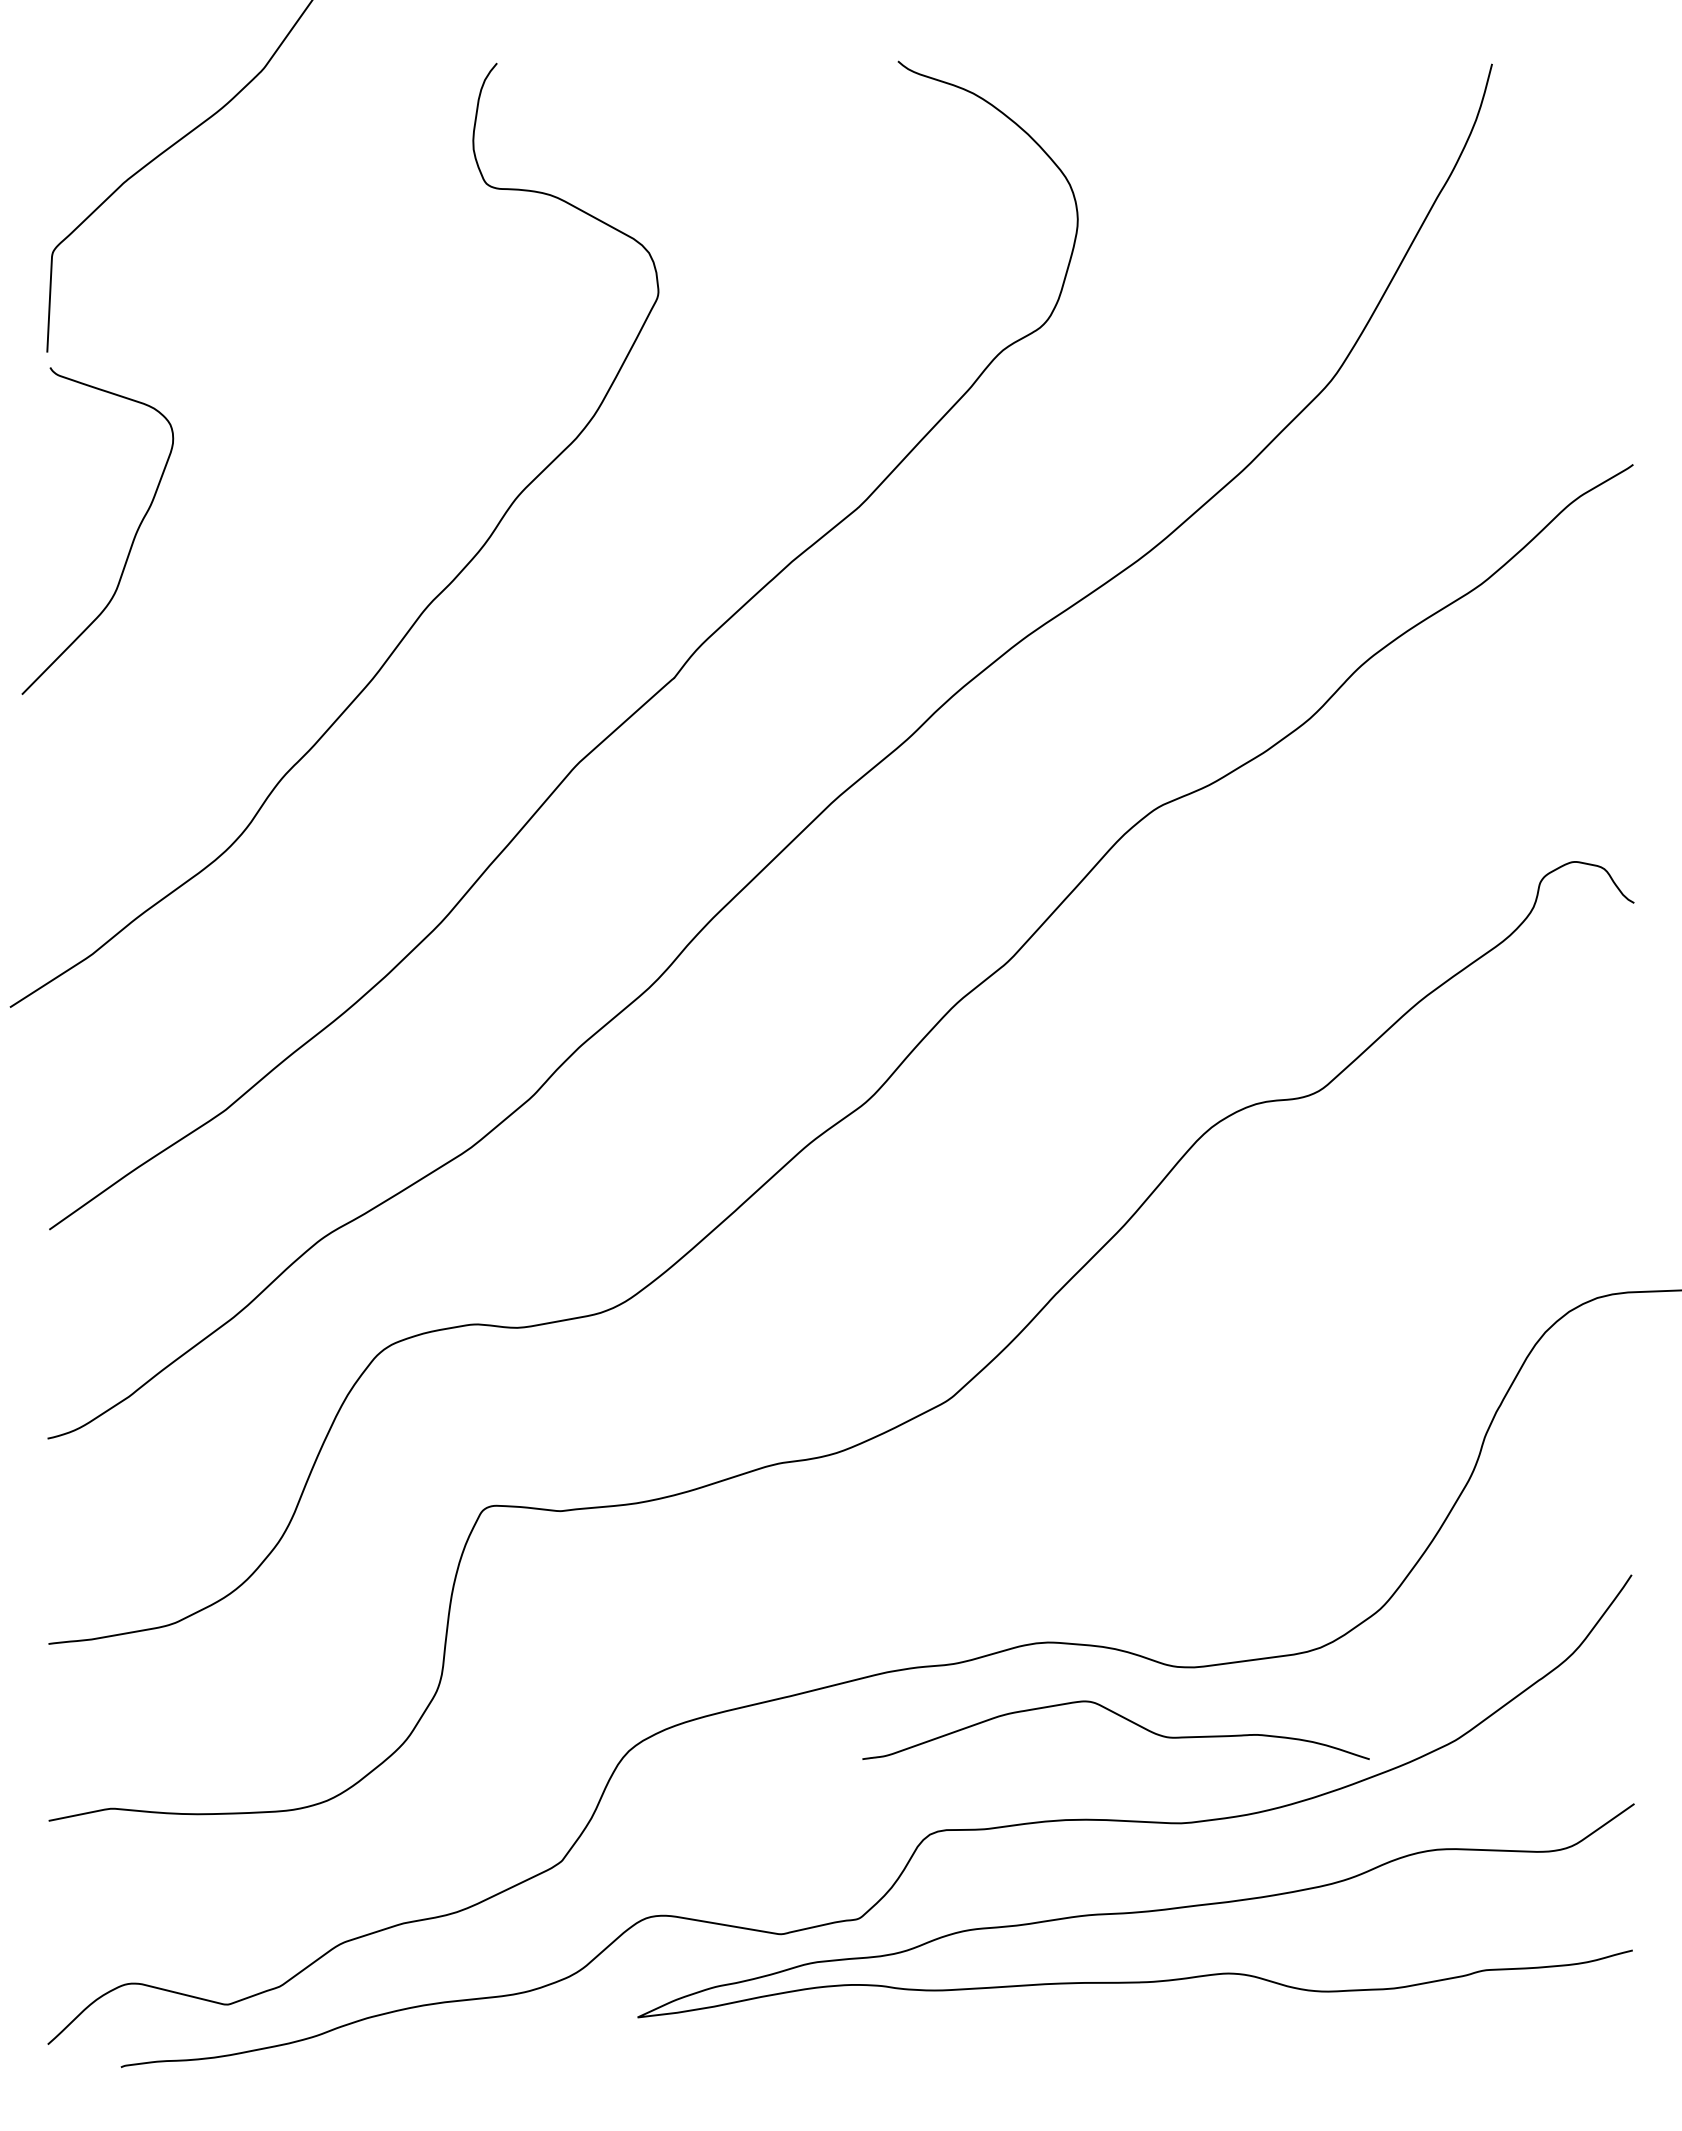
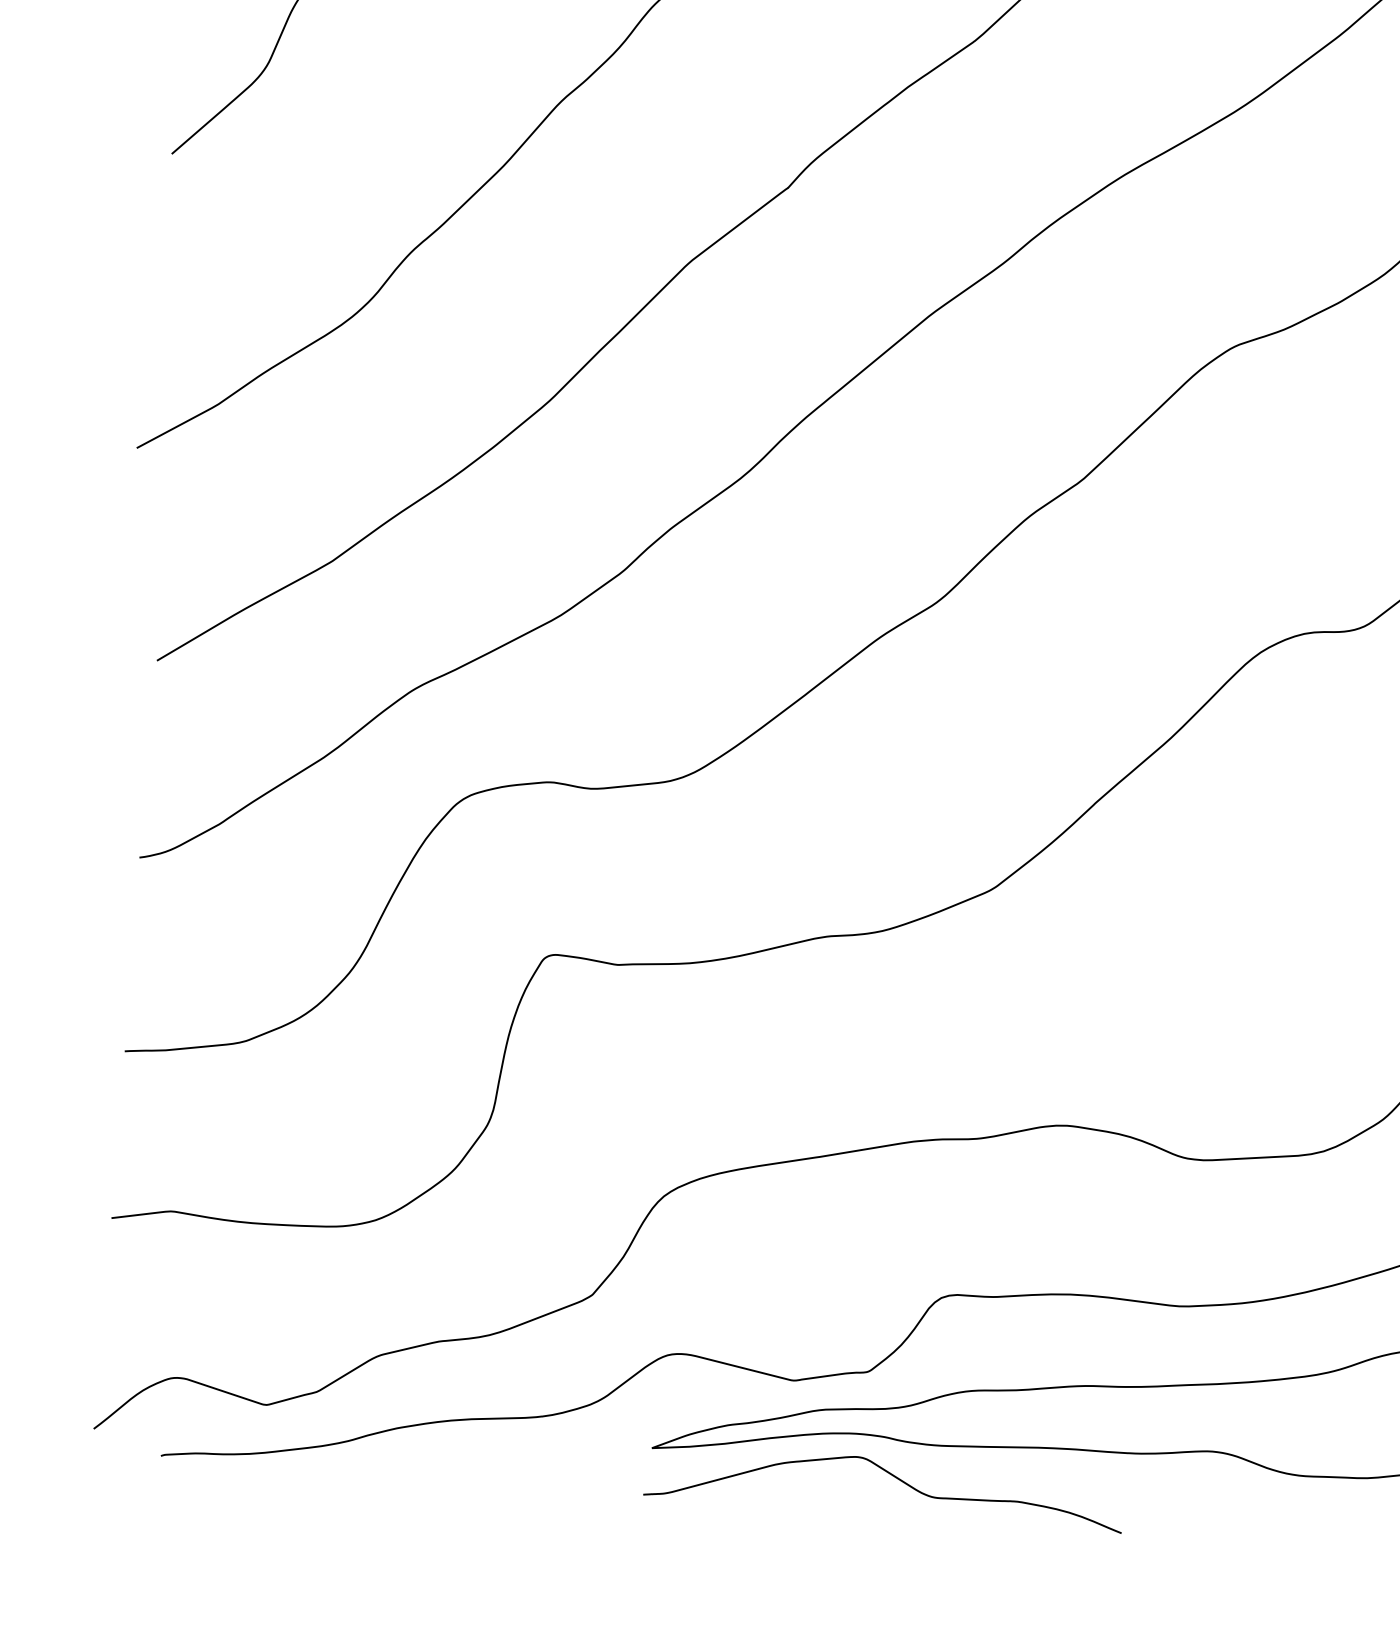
curve: (1121, 1717) -> (890, 1475), moved

